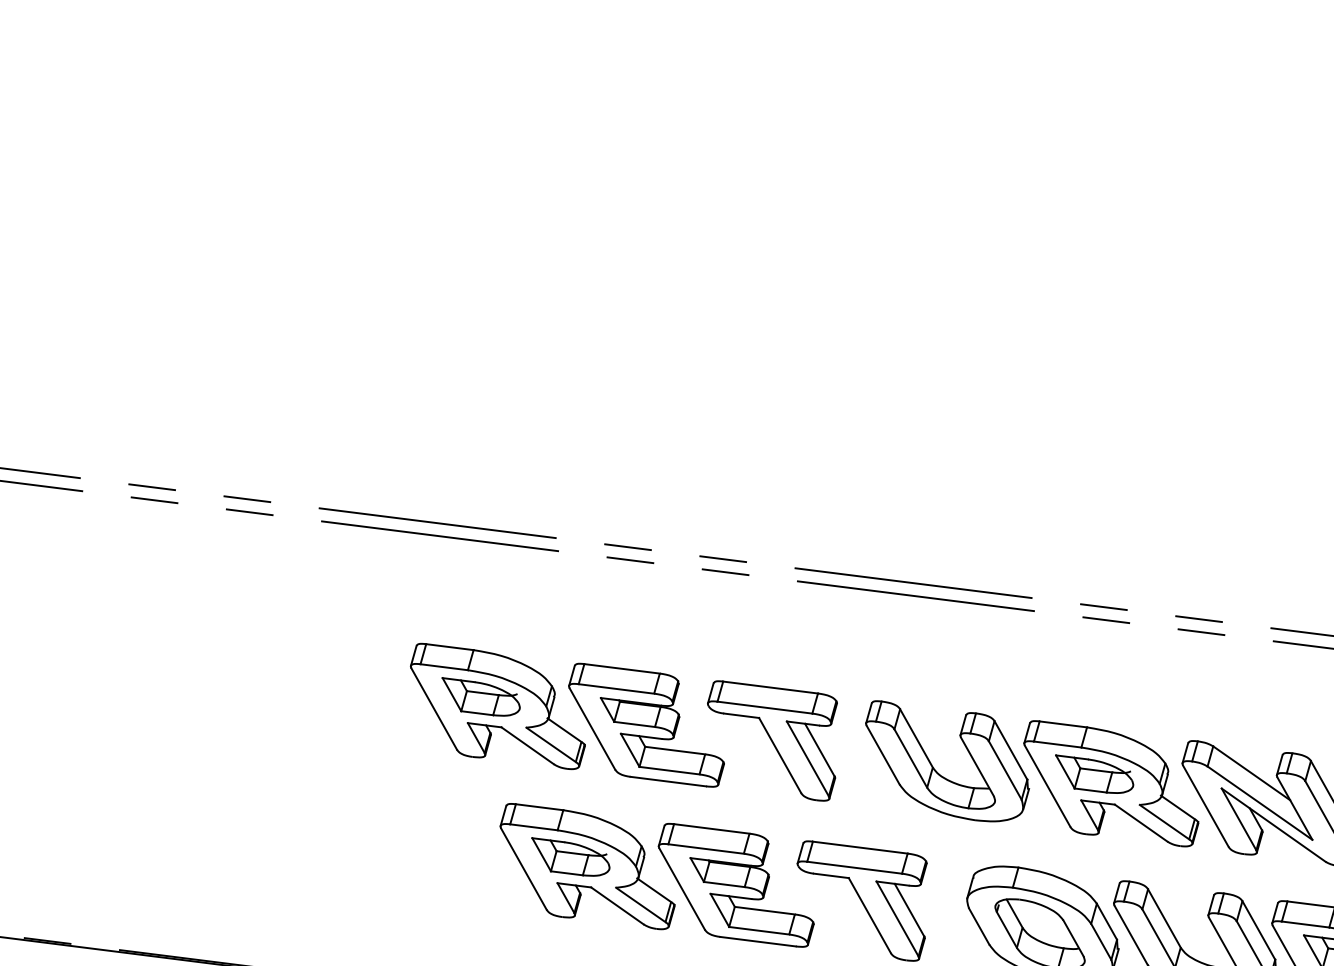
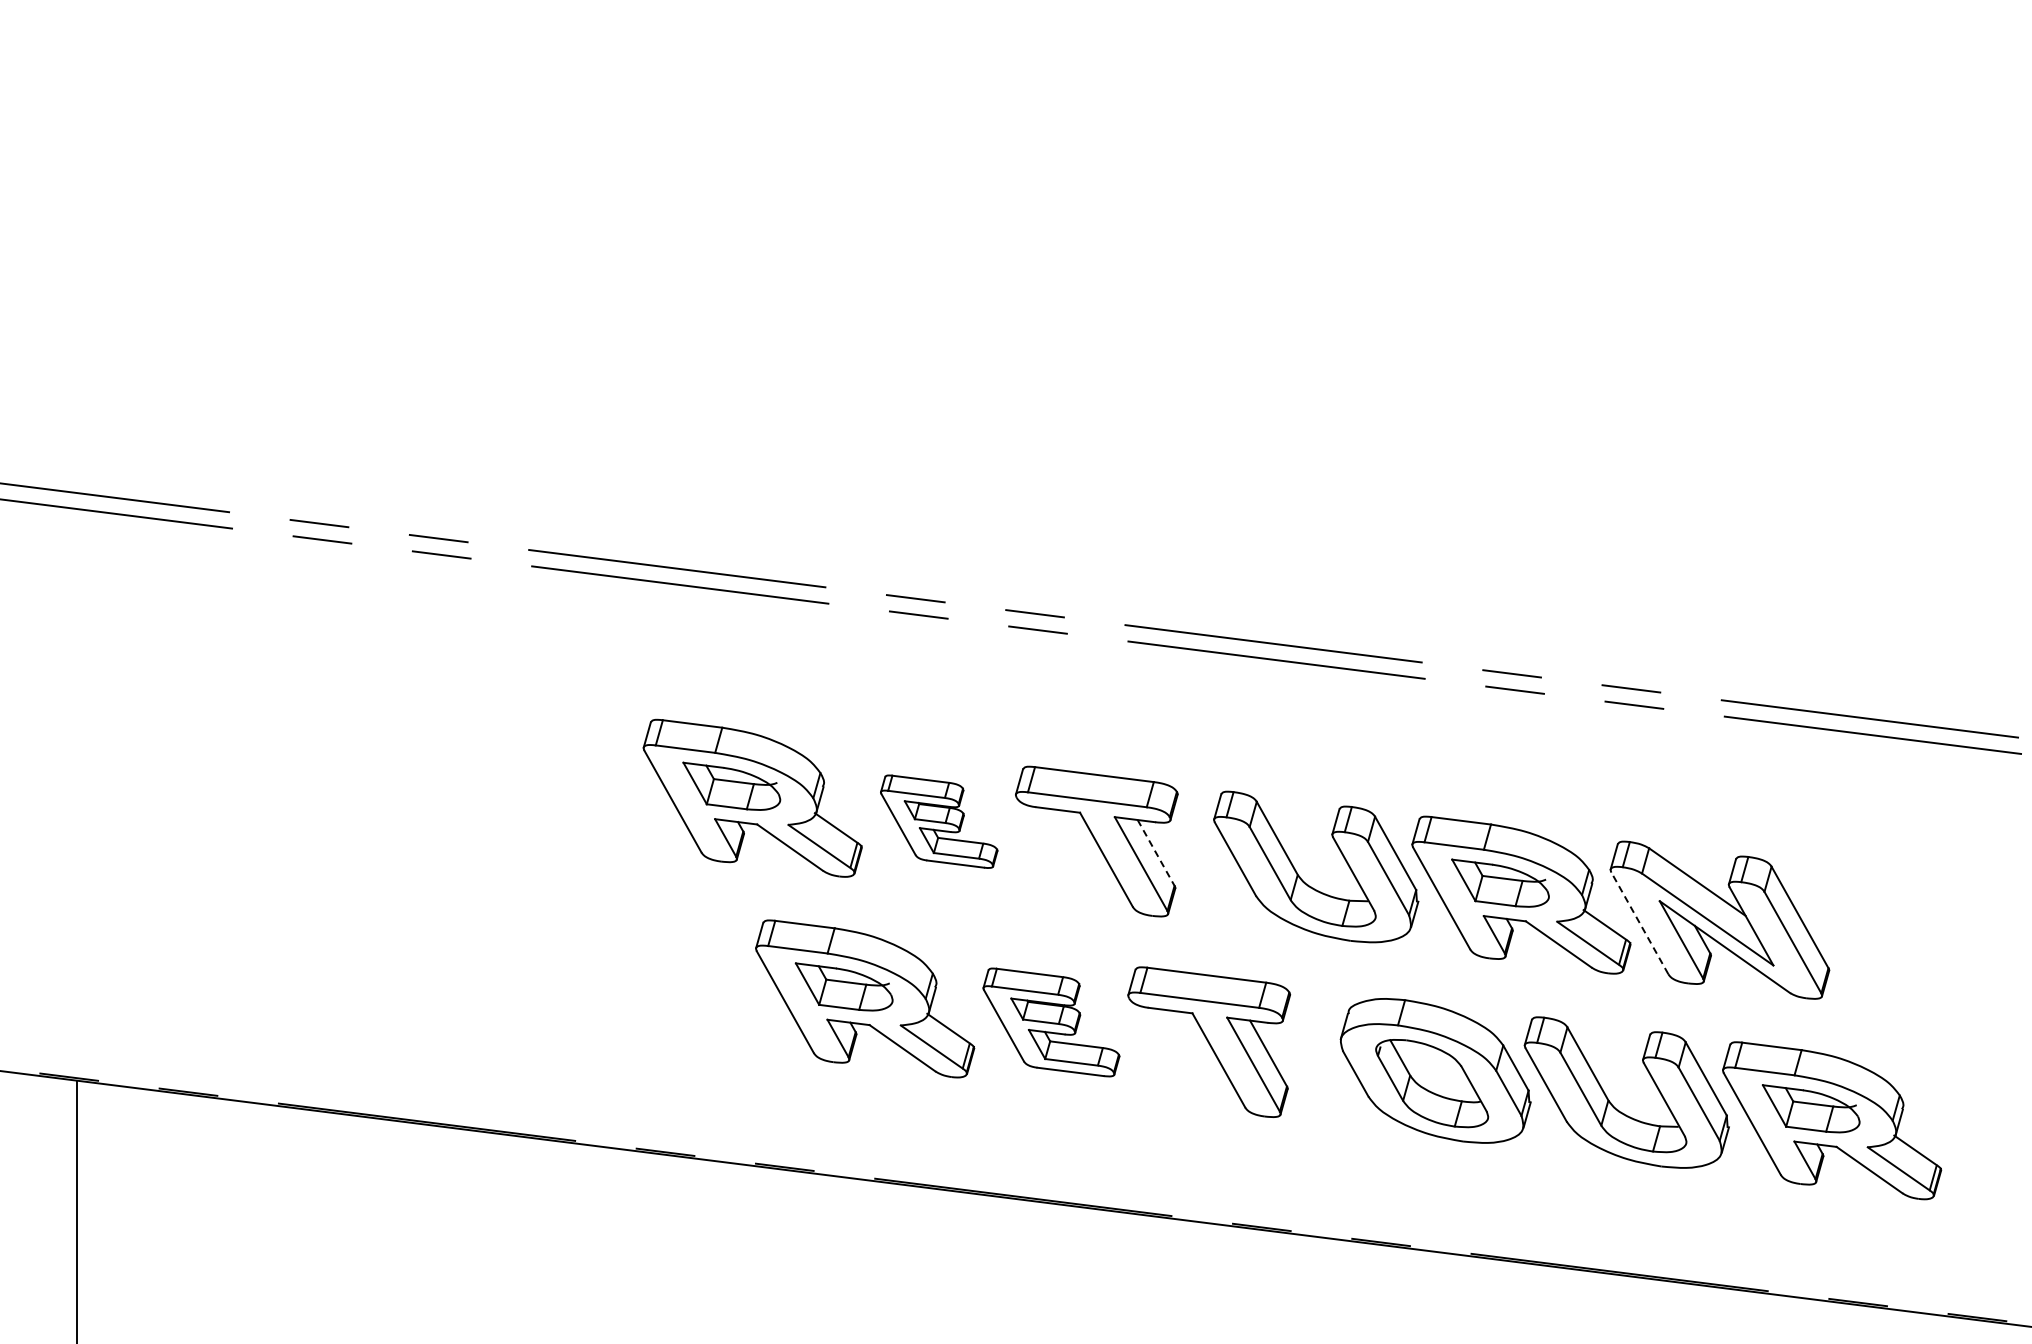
part: (646, 724) -> (939, 821), size x0.6
line: (820, 749) -> (1156, 852), solid -> dashed
line: (1205, 805) -> (1639, 922), solid -> dashed
part: (736, 885) -> (1051, 1022), size x0.7

